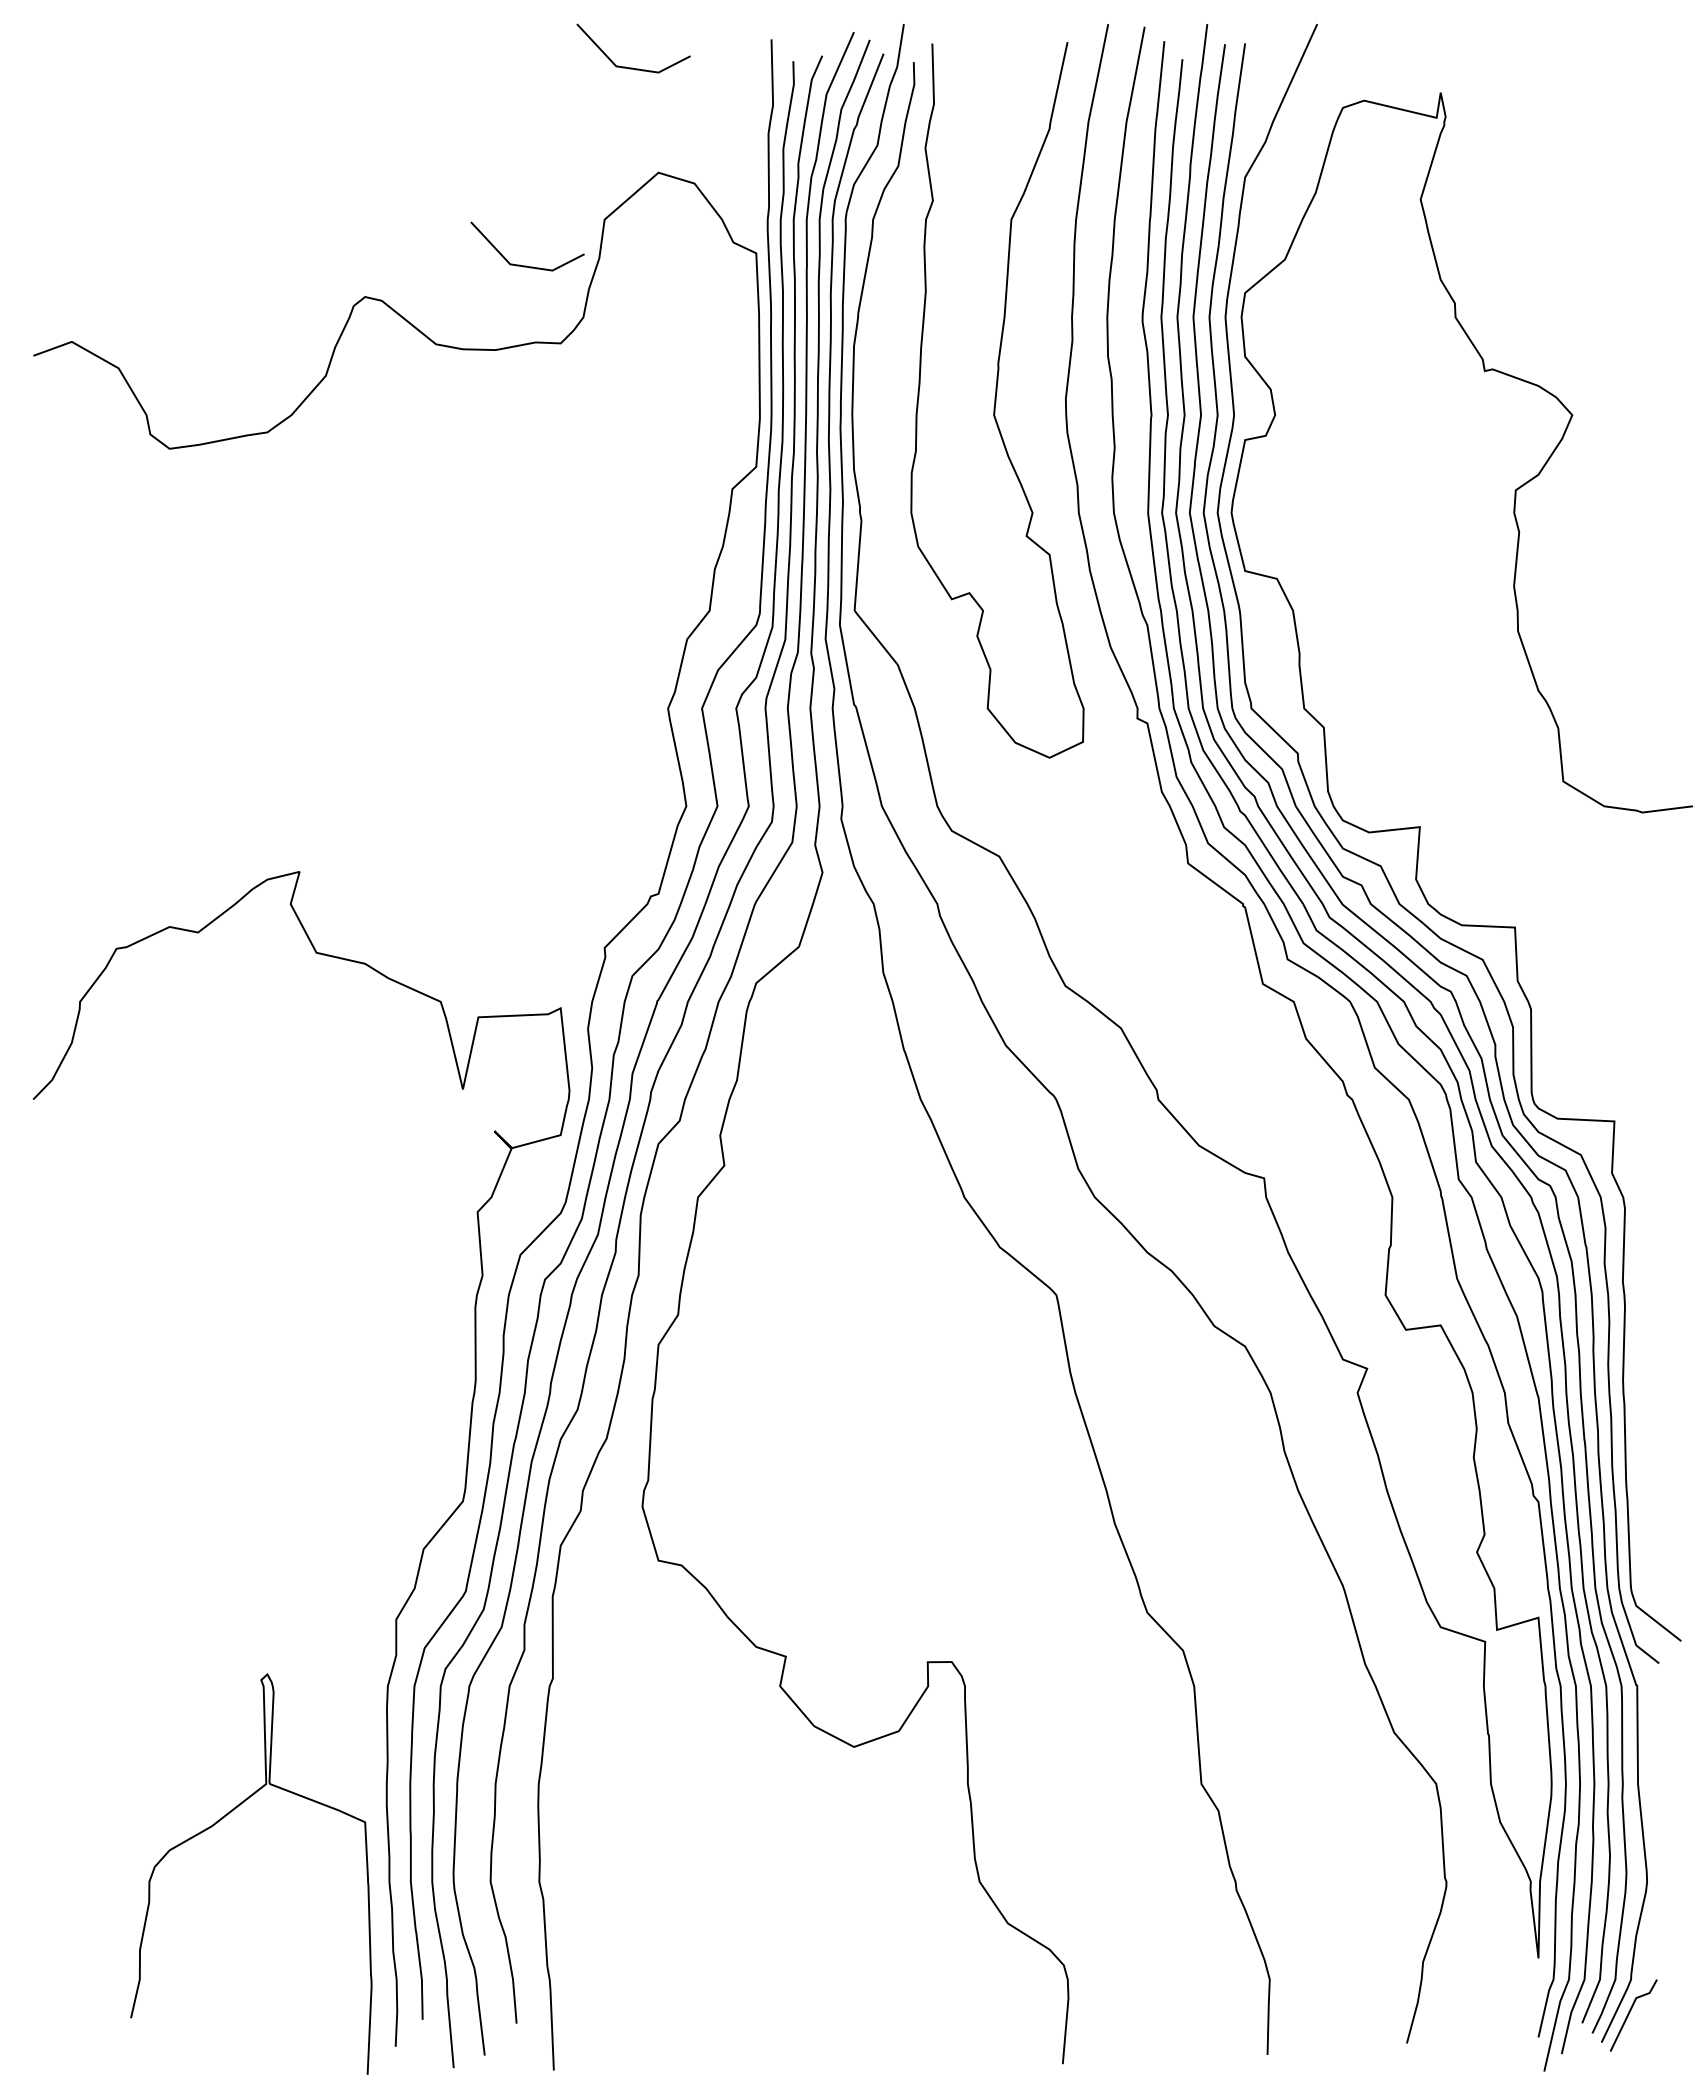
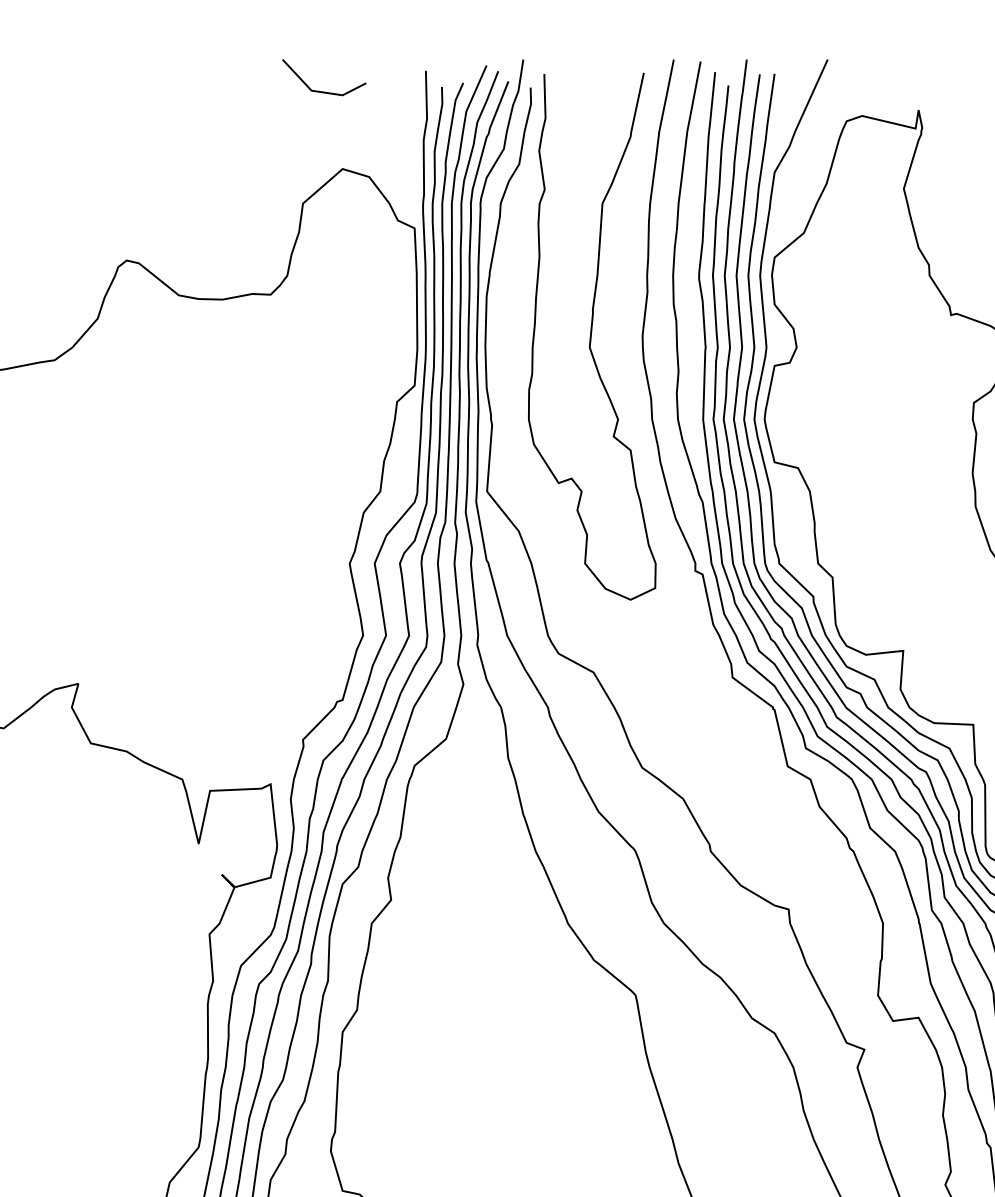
line: (526, 265) -> (245, 237), removed

